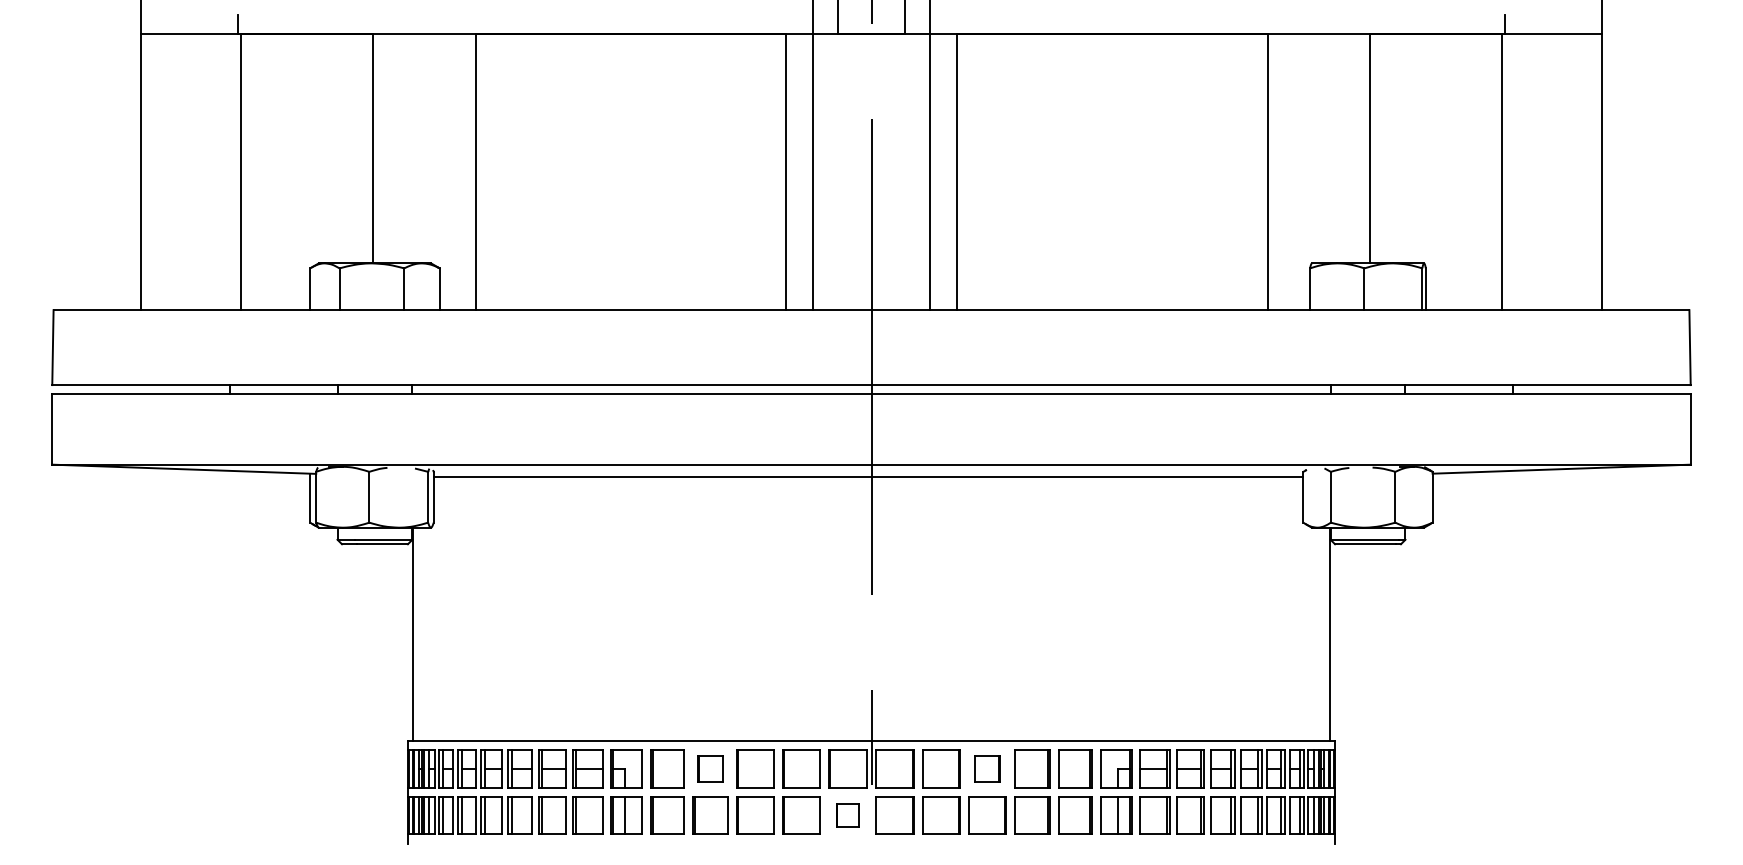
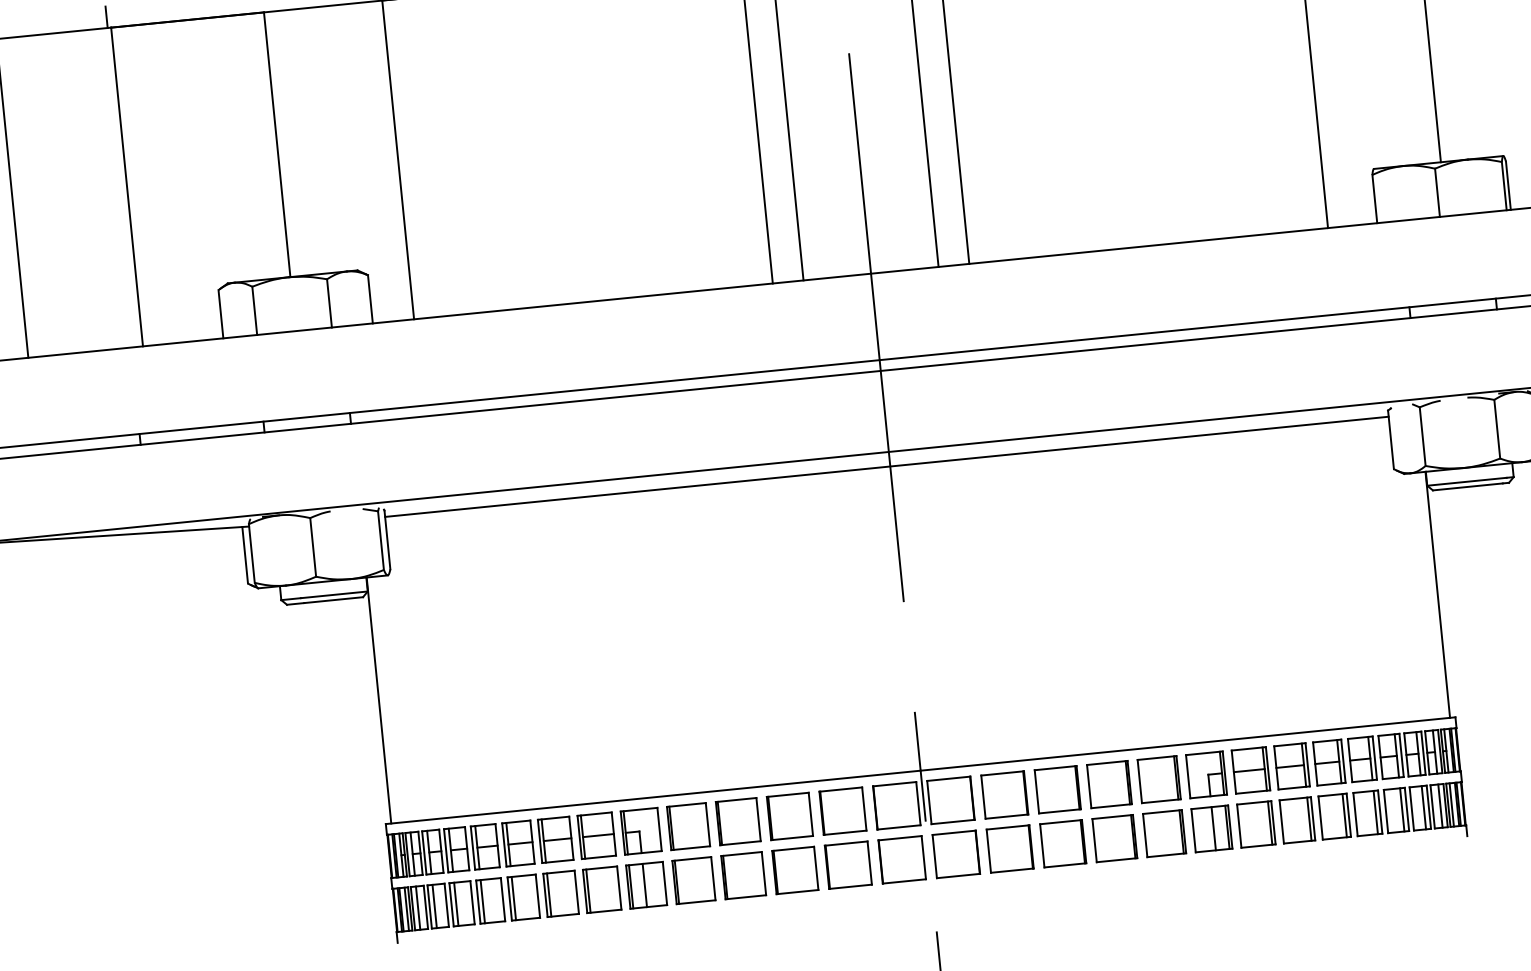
part: (710, 768) -> (738, 821), size x1.43
part: (987, 768) -> (1057, 789), size x1.43
part: (847, 815) -> (901, 859), size x1.67

